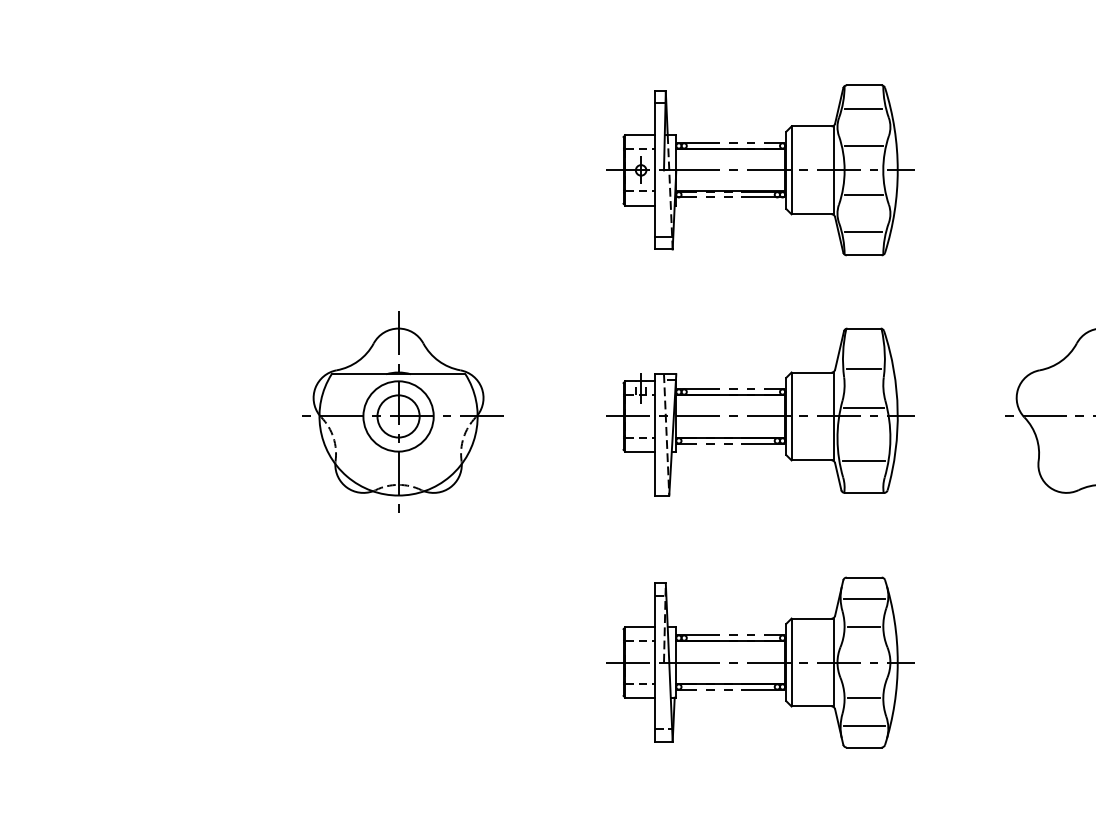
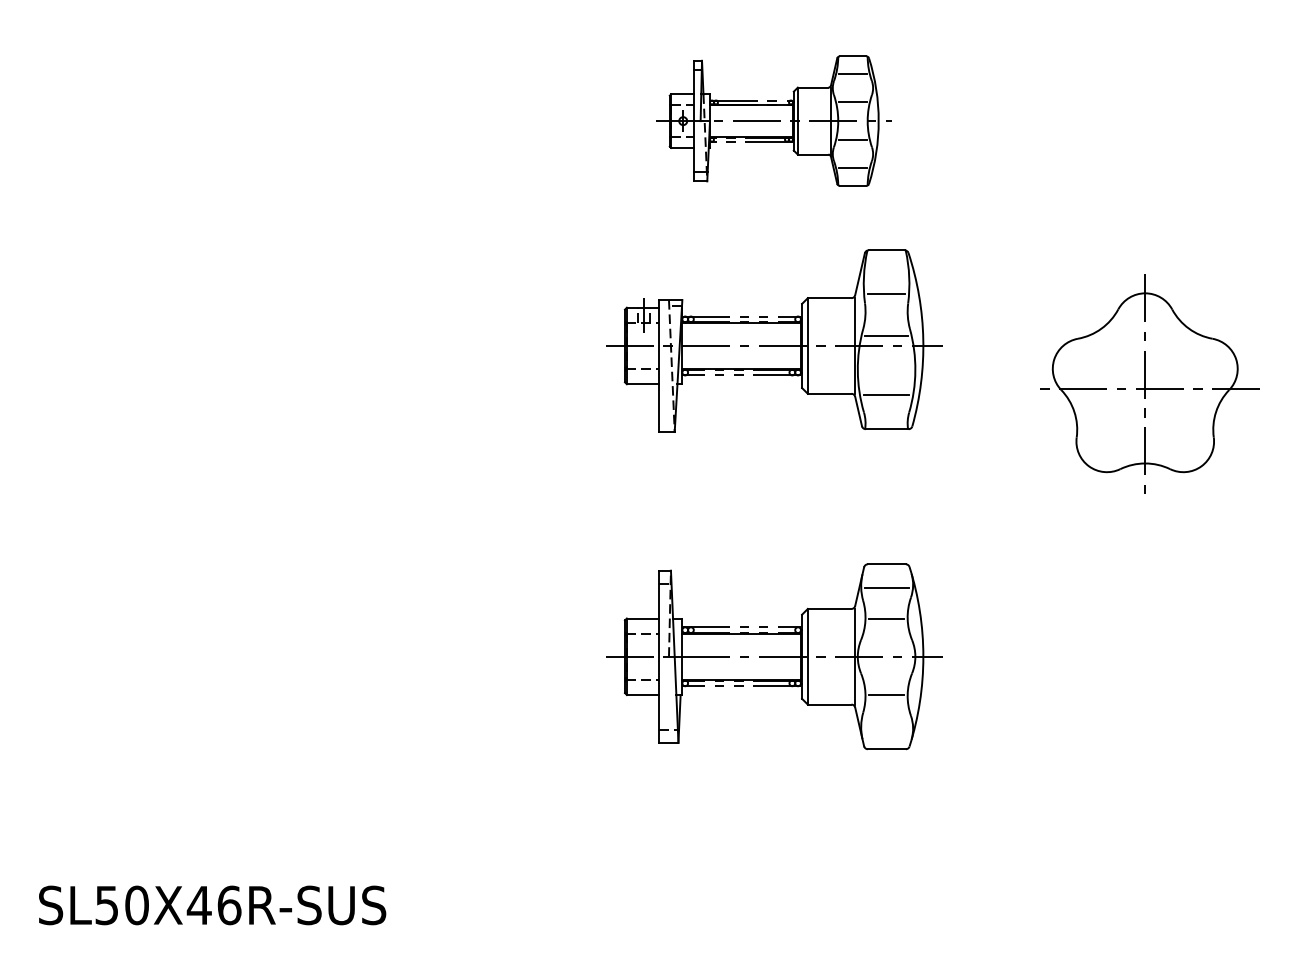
part: (760, 169) -> (774, 120), size x0.7
part: (402, 411) -> (384, 383), removed
part: (760, 411) -> (774, 340), moved
line: (864, 725) -> (887, 725), removed

